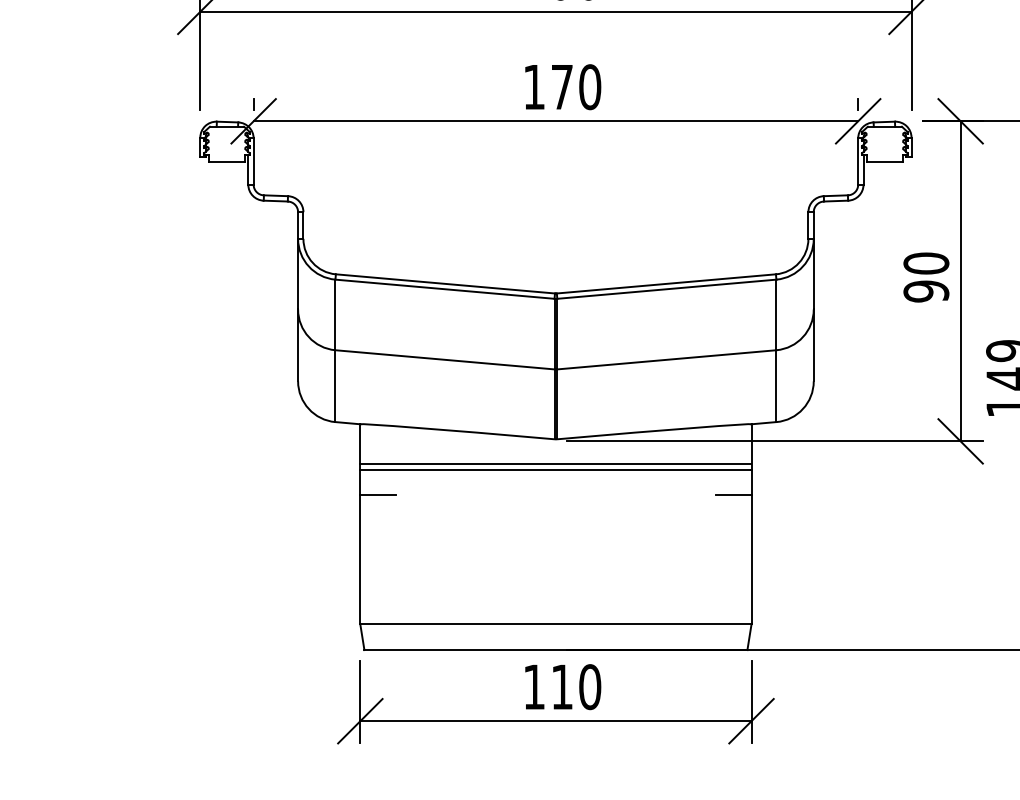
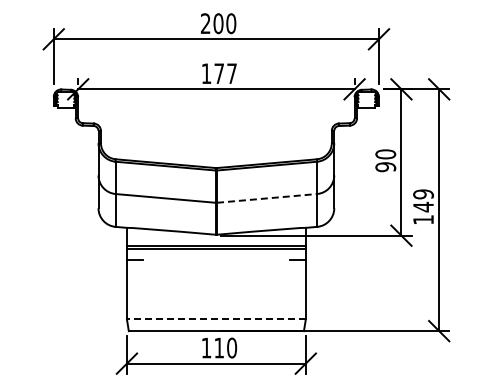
text: (591, 86) -> (232, 73), 170 -> 177
line: (667, 360) -> (267, 198), solid -> dashed
line: (553, 624) -> (215, 319), solid -> dashed

